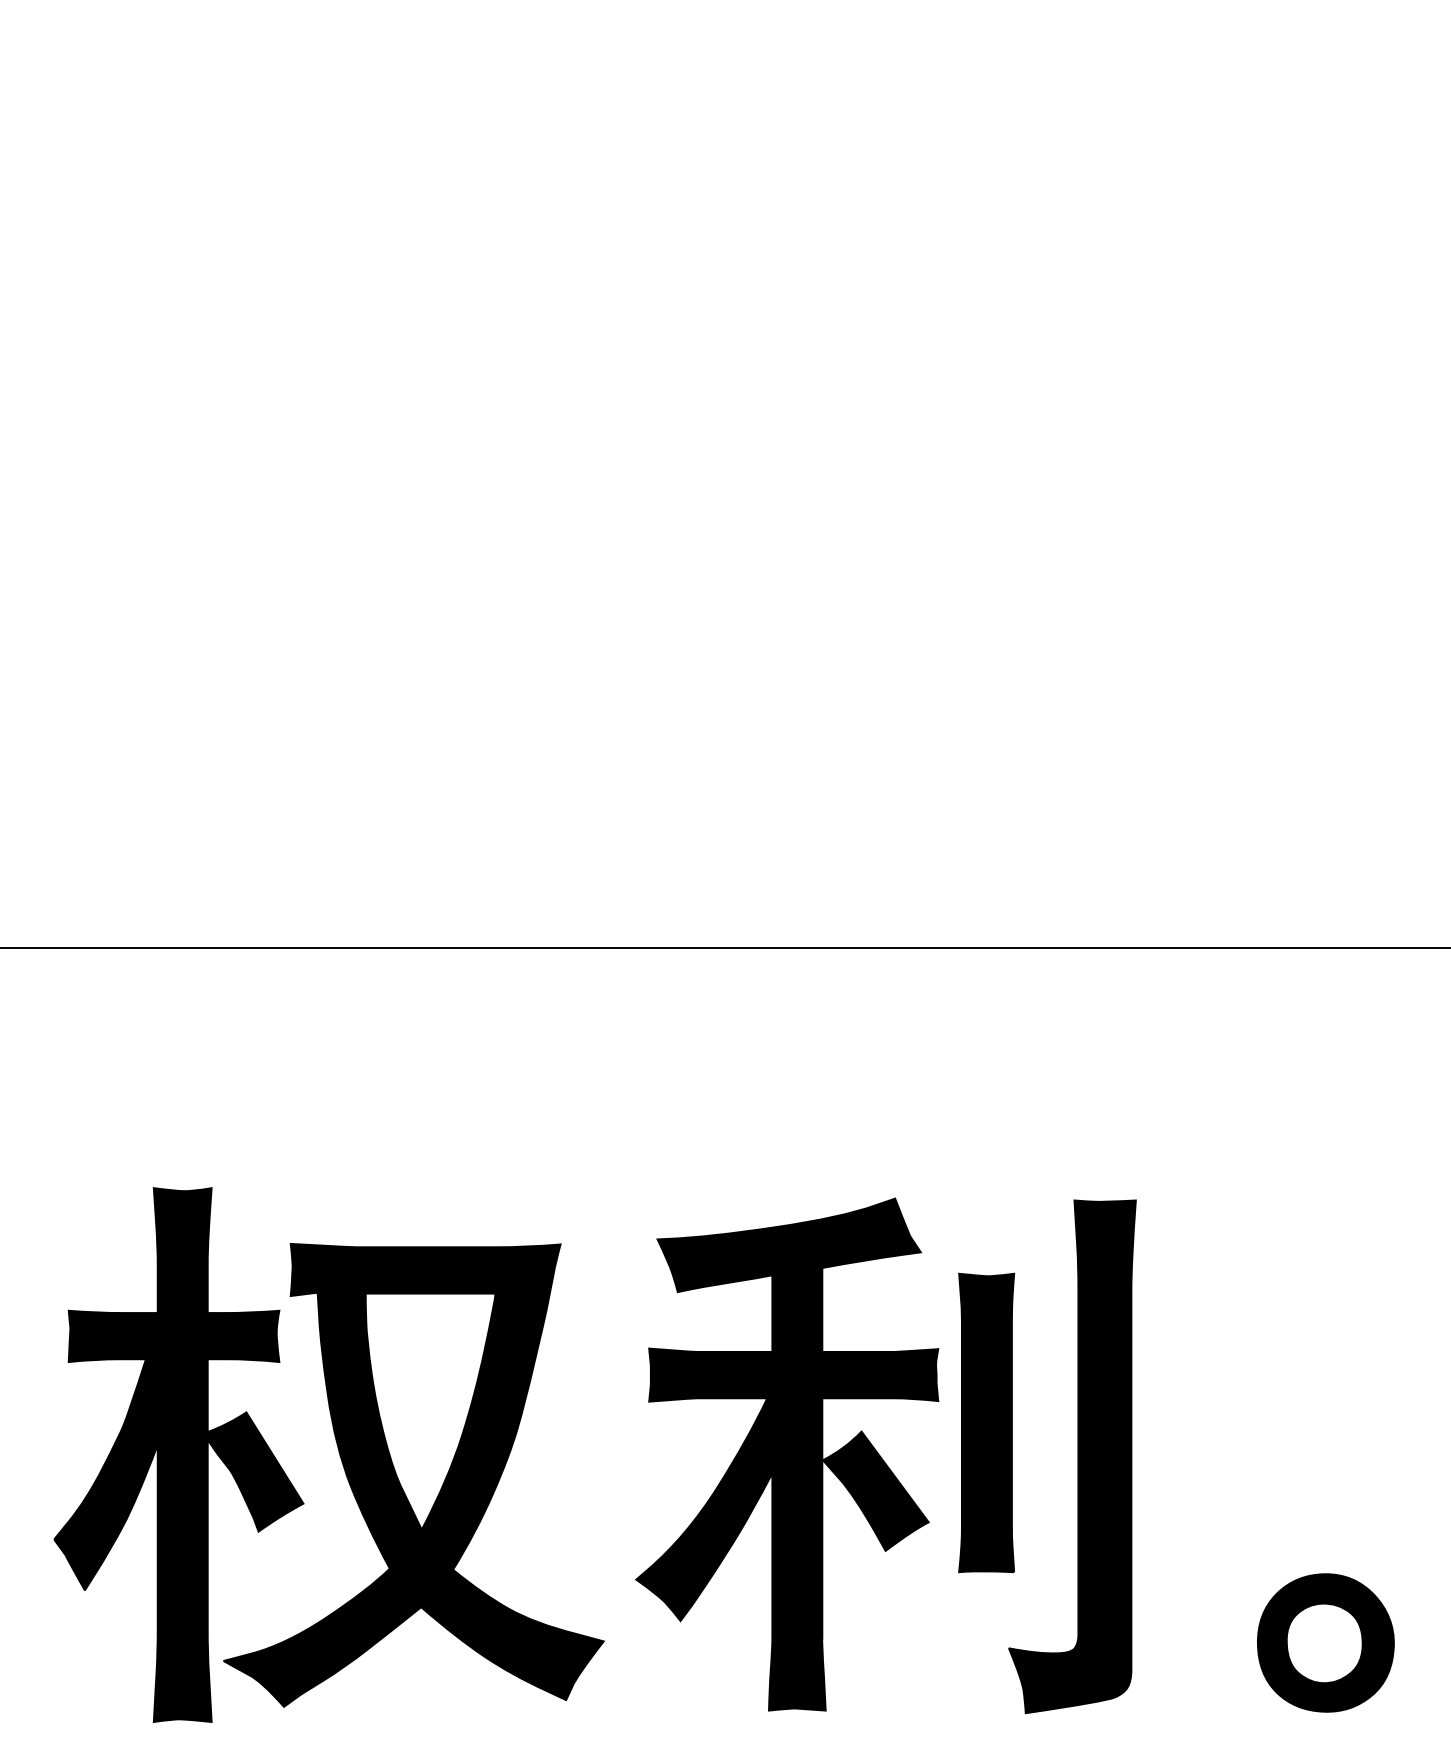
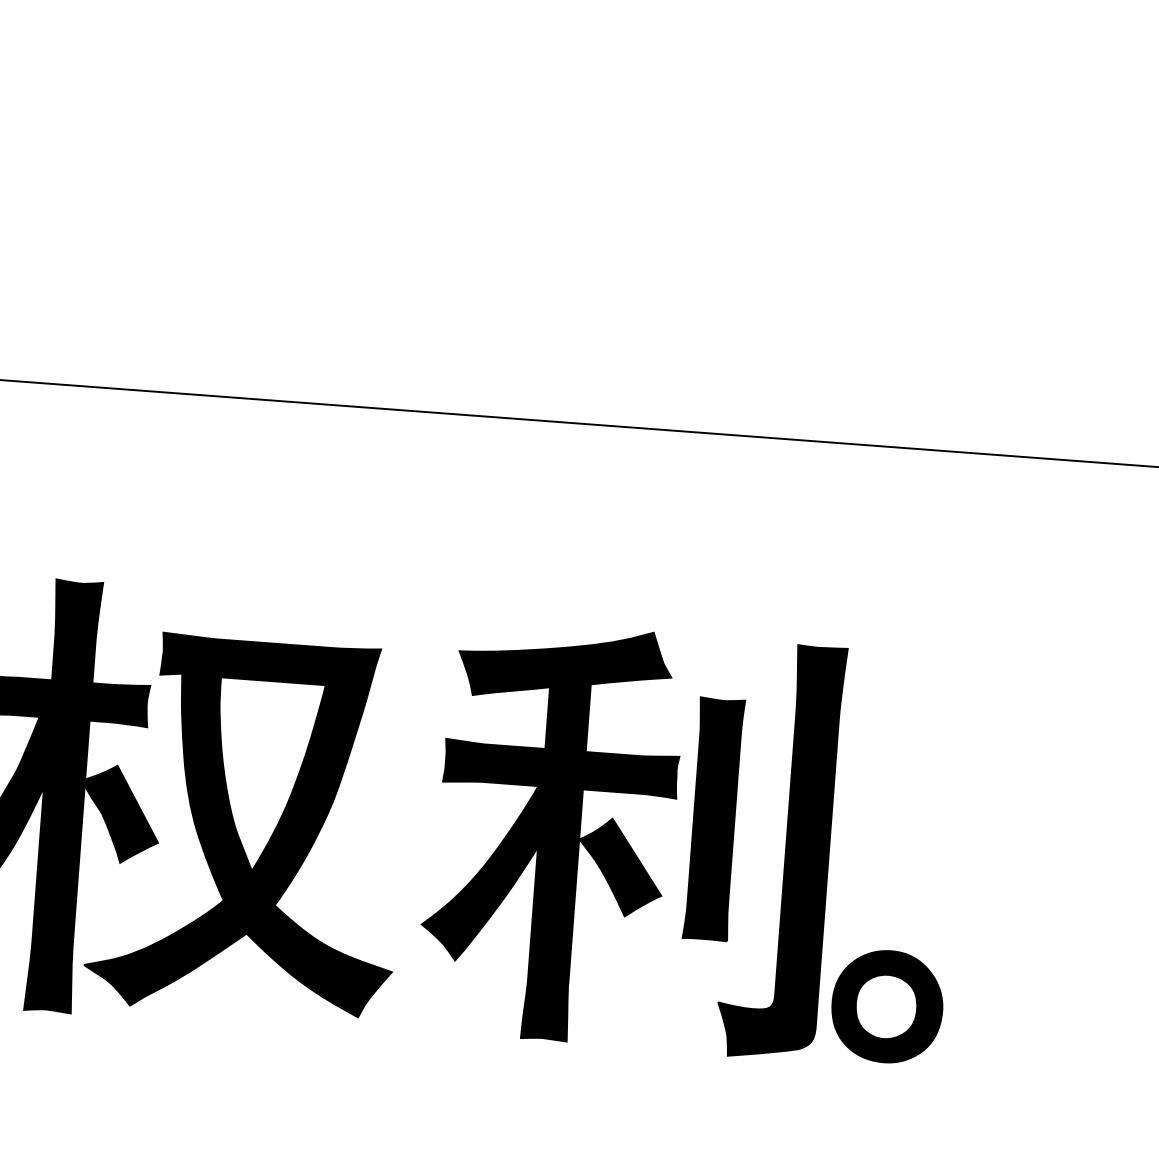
part: (1325, 1642) -> (887, 1006), moved

